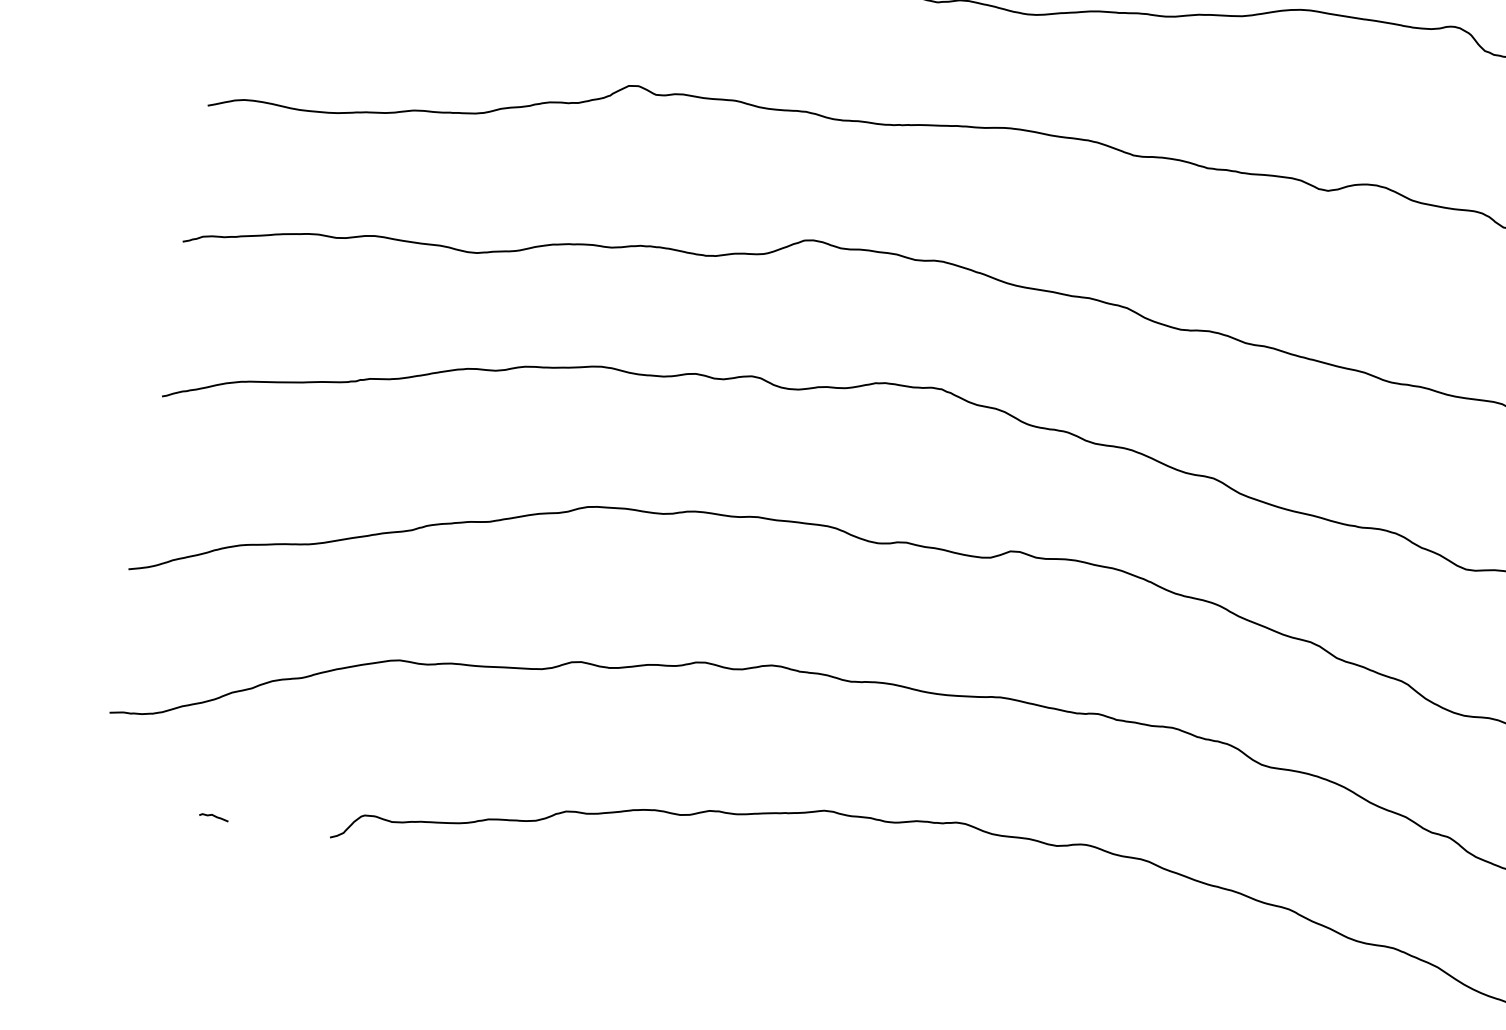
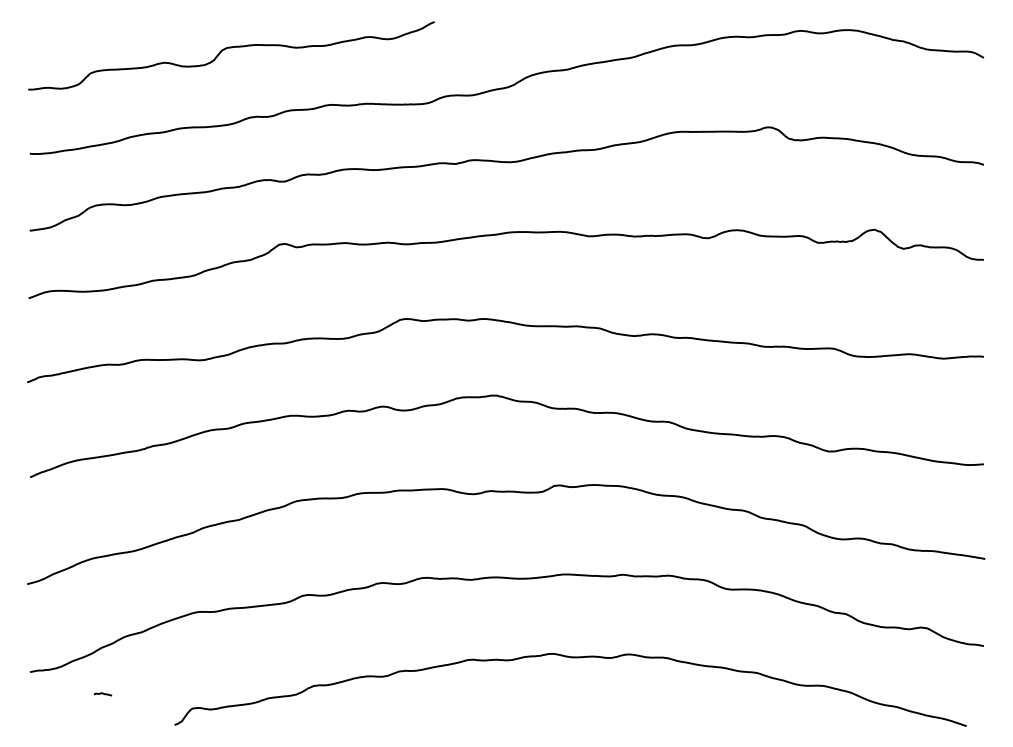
curve: (213, 817) -> (102, 694), moved

